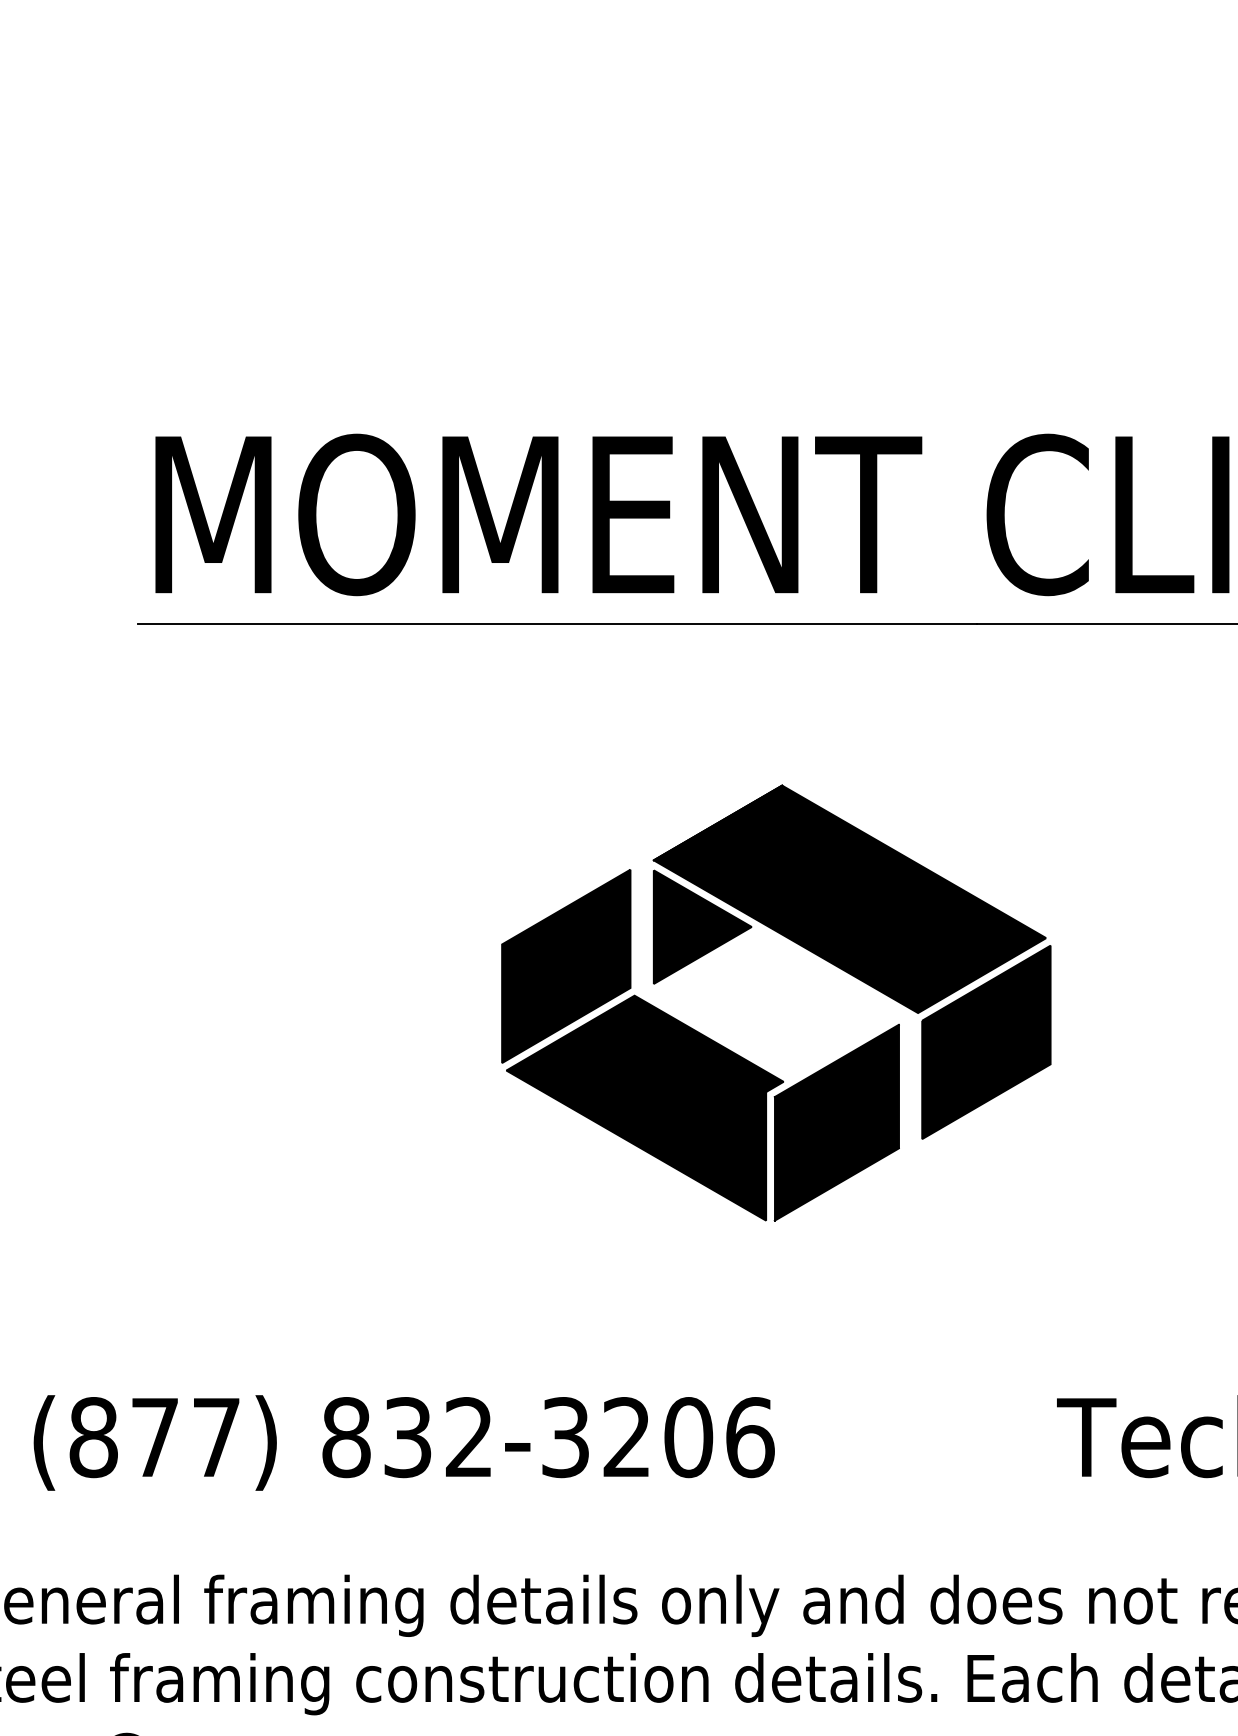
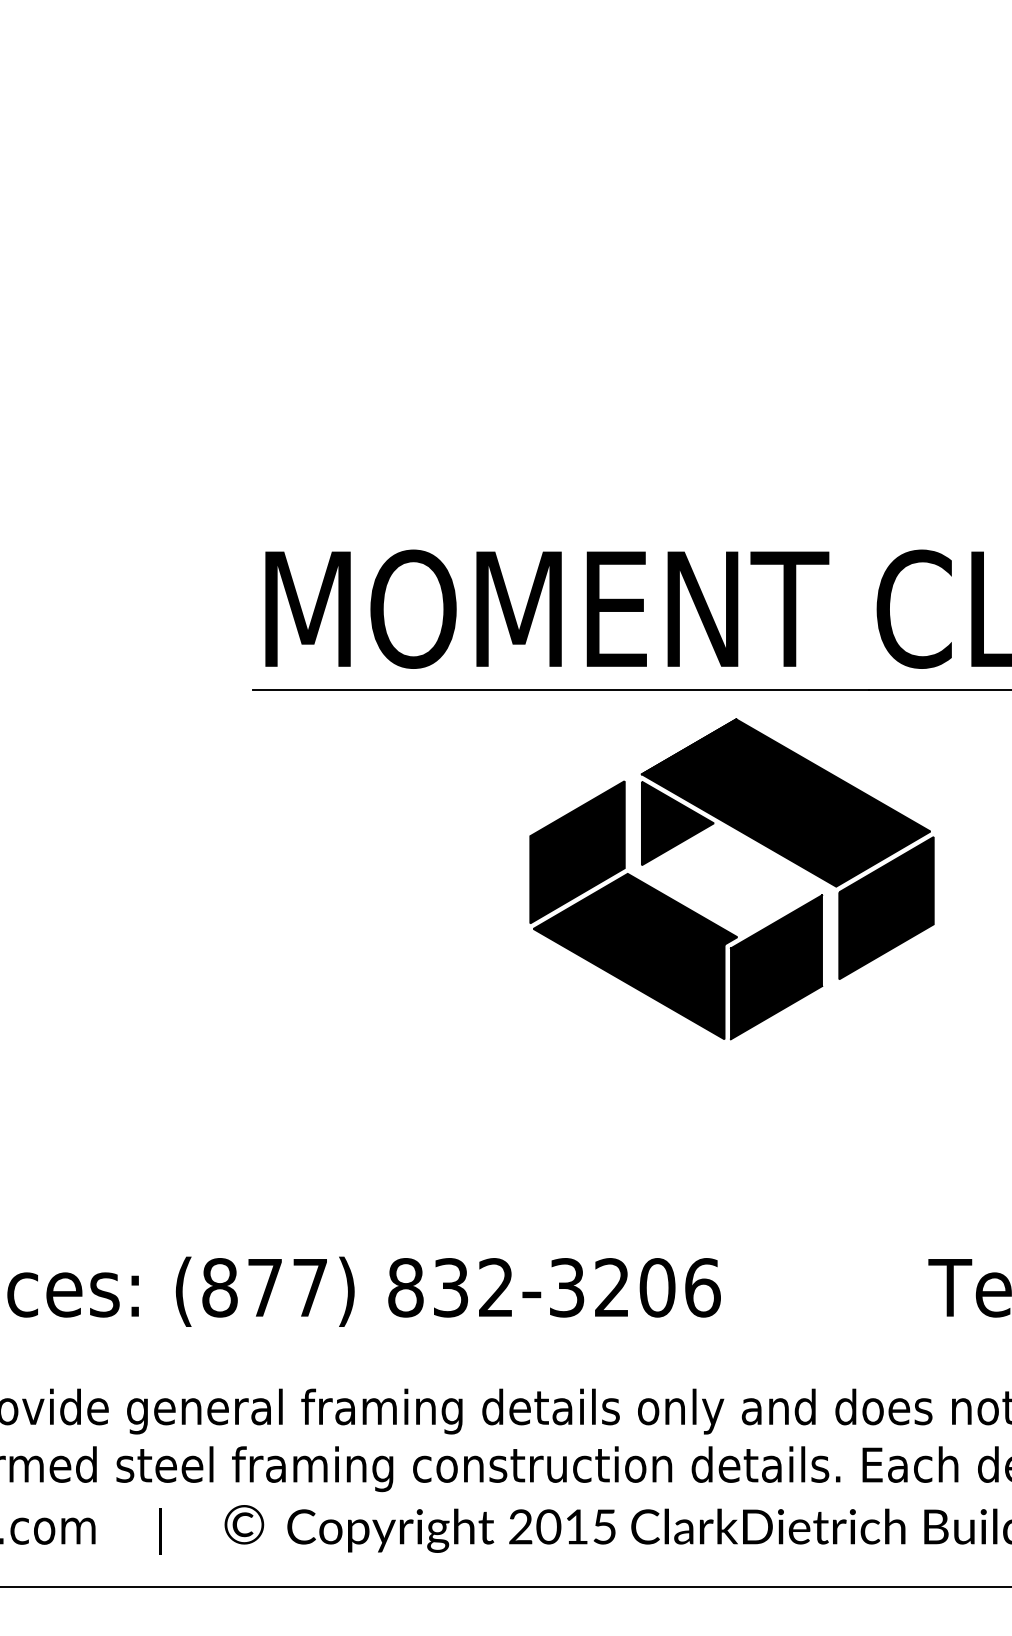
part: (804, 948) -> (752, 839), moved

